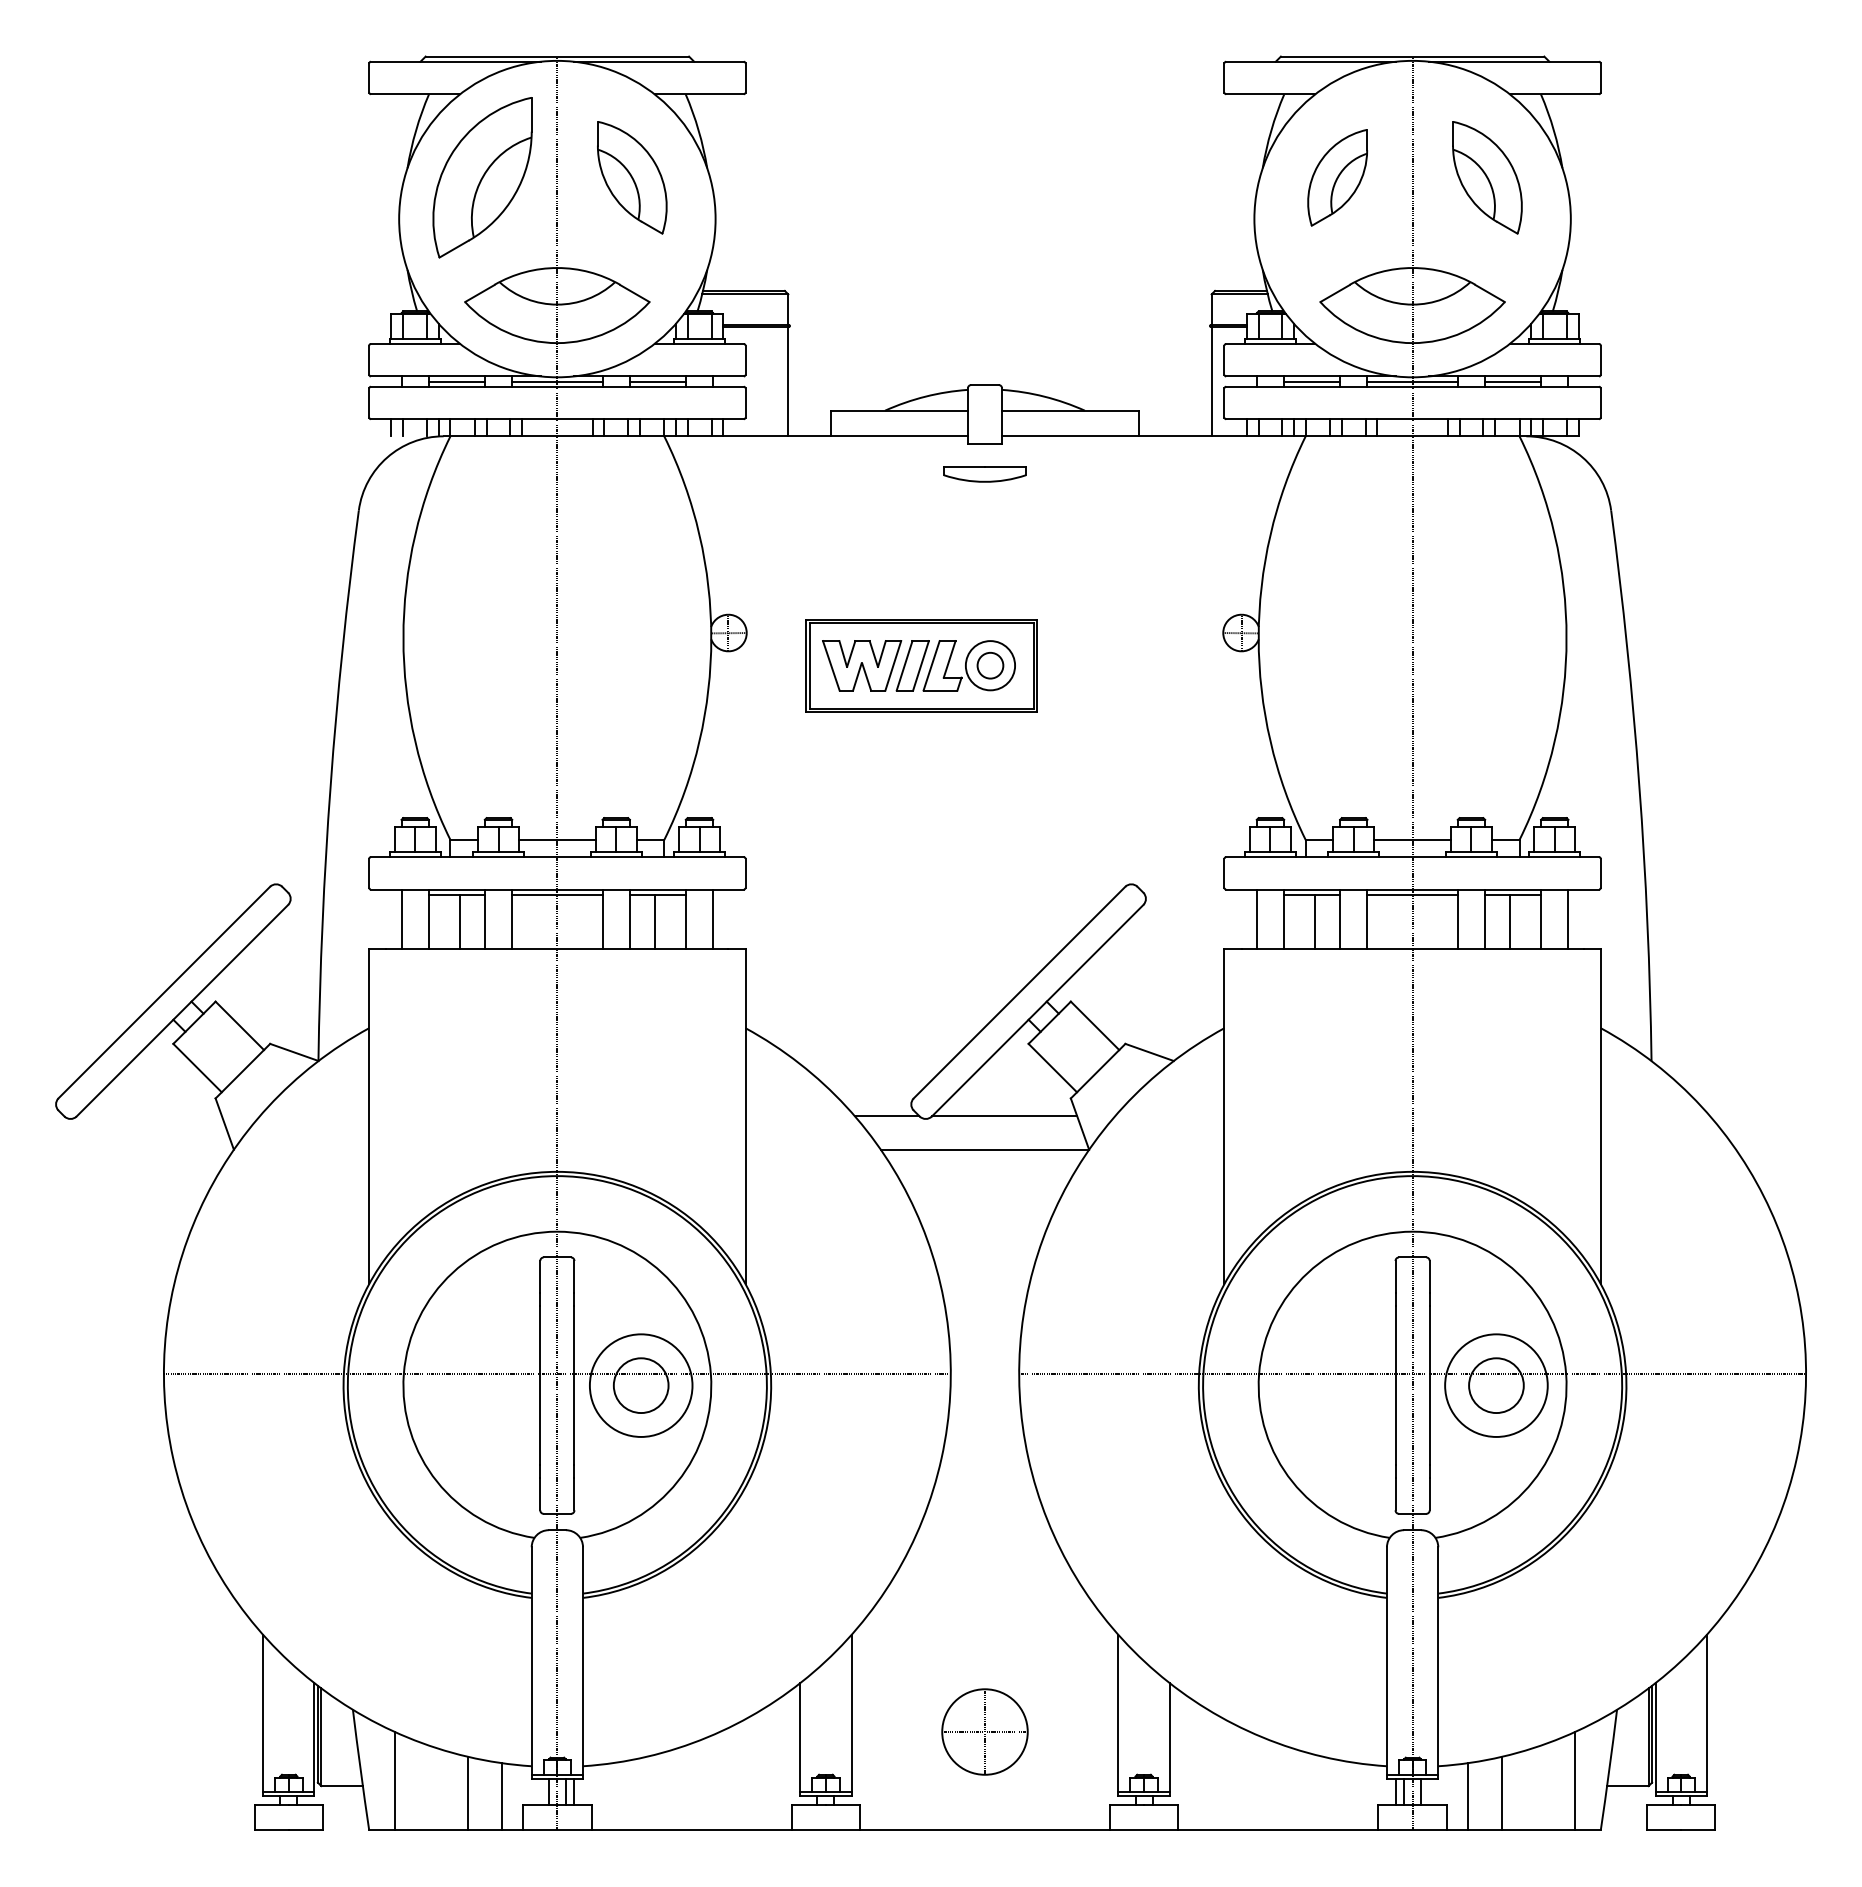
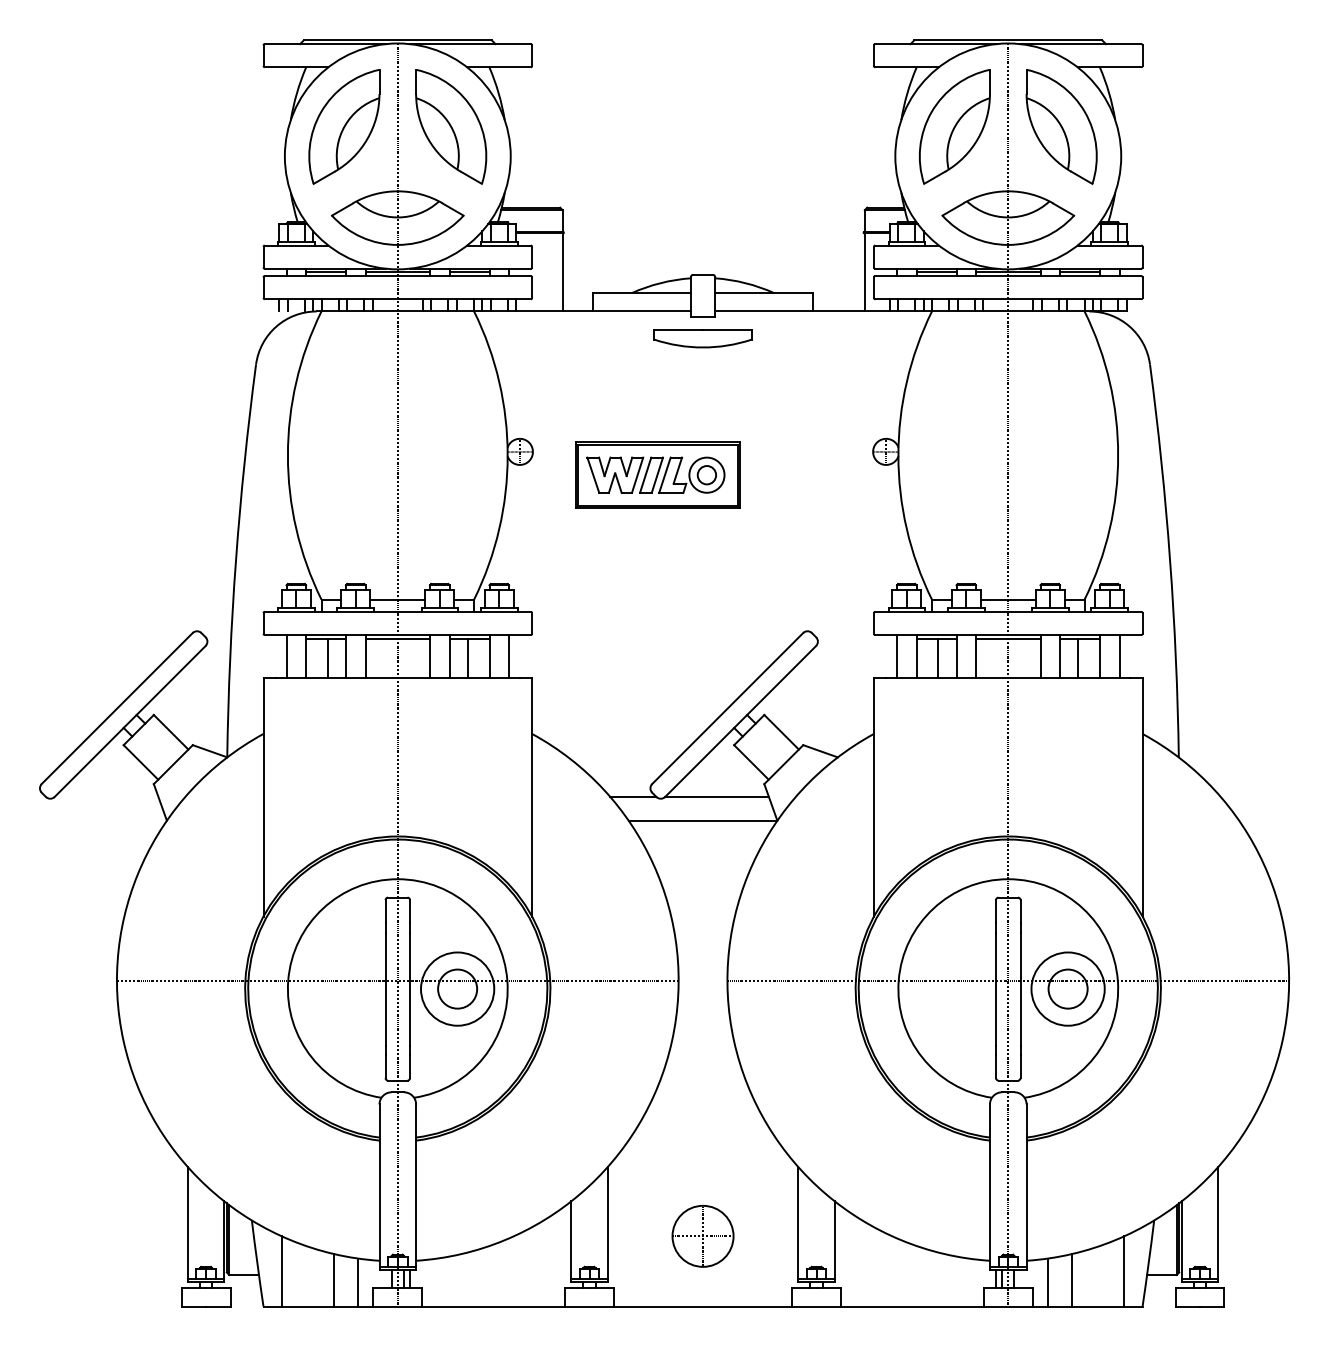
part: (632, 177) -> (451, 126), size x1.43
part: (1337, 177) -> (954, 126), size x1.67
part: (1487, 177) -> (1061, 126), size x1.43
part: (984, 474) -> (702, 338), size x1.67

